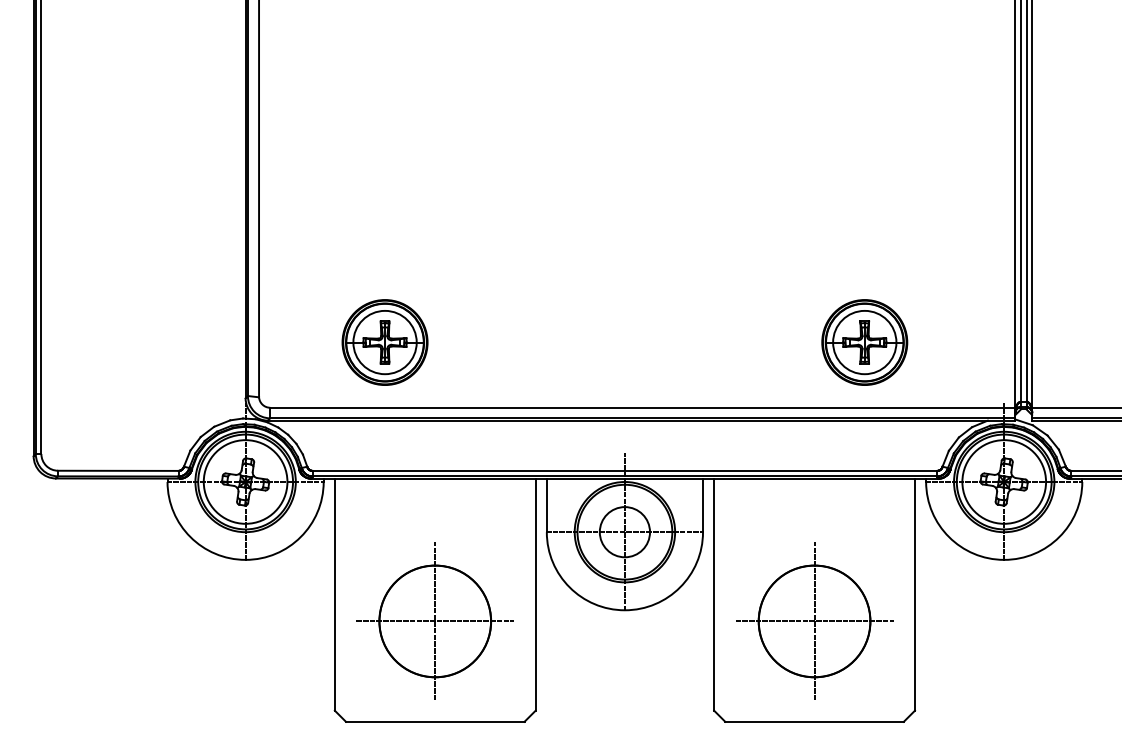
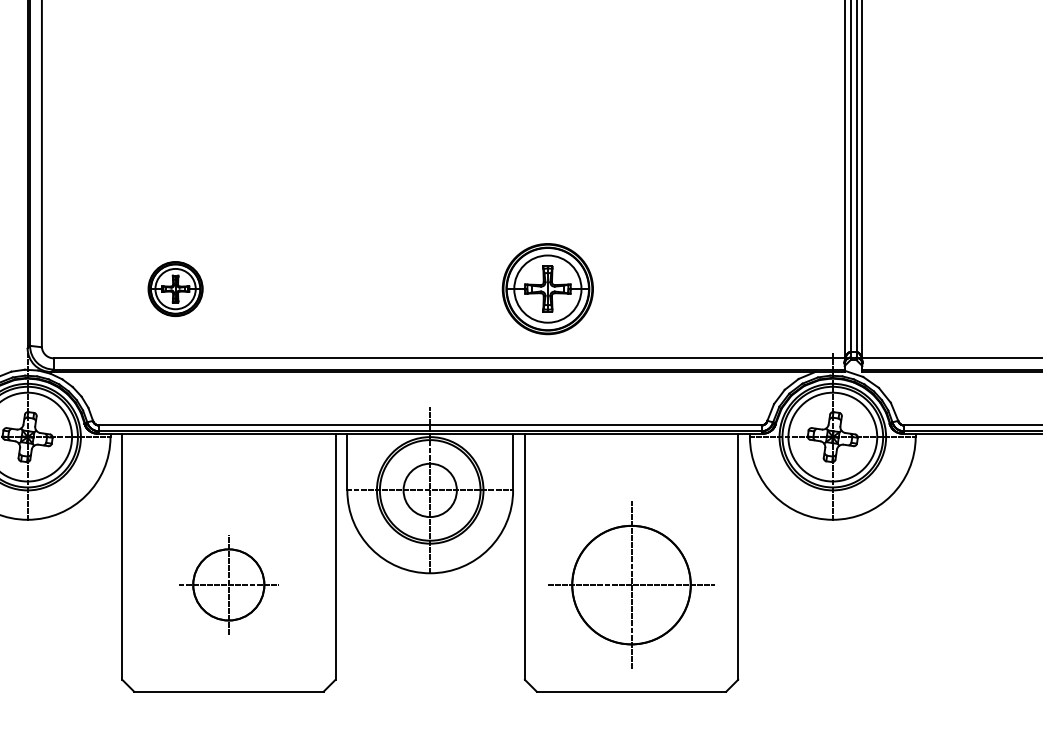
part: (384, 342) -> (175, 289), size x0.6
part: (864, 342) -> (547, 289), moved
part: (434, 620) -> (228, 584), size x0.6

